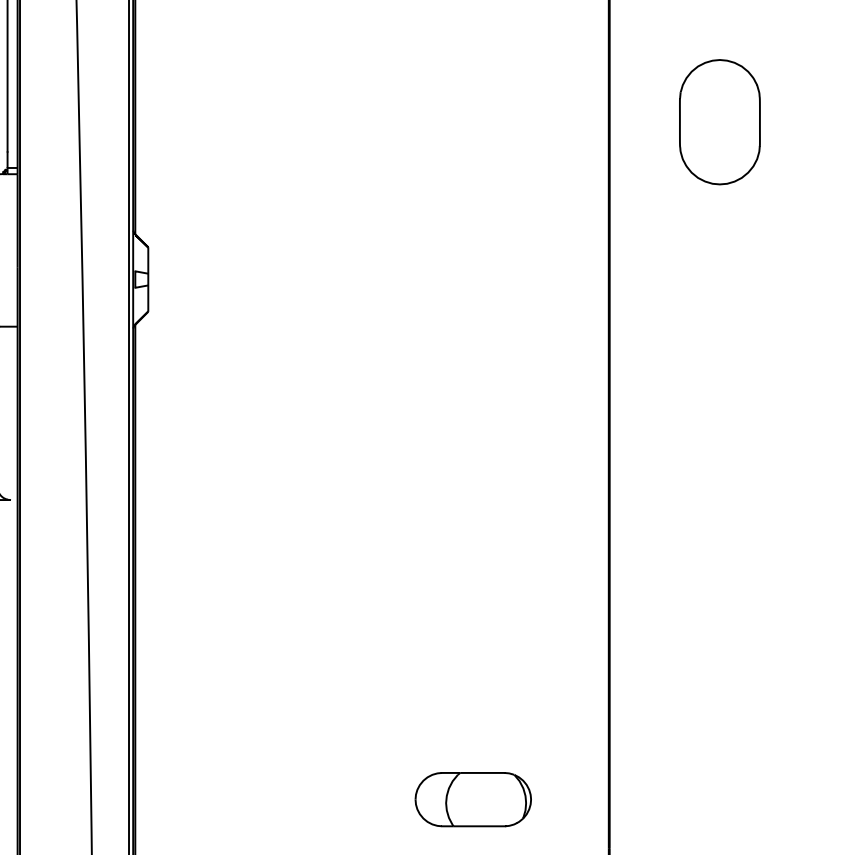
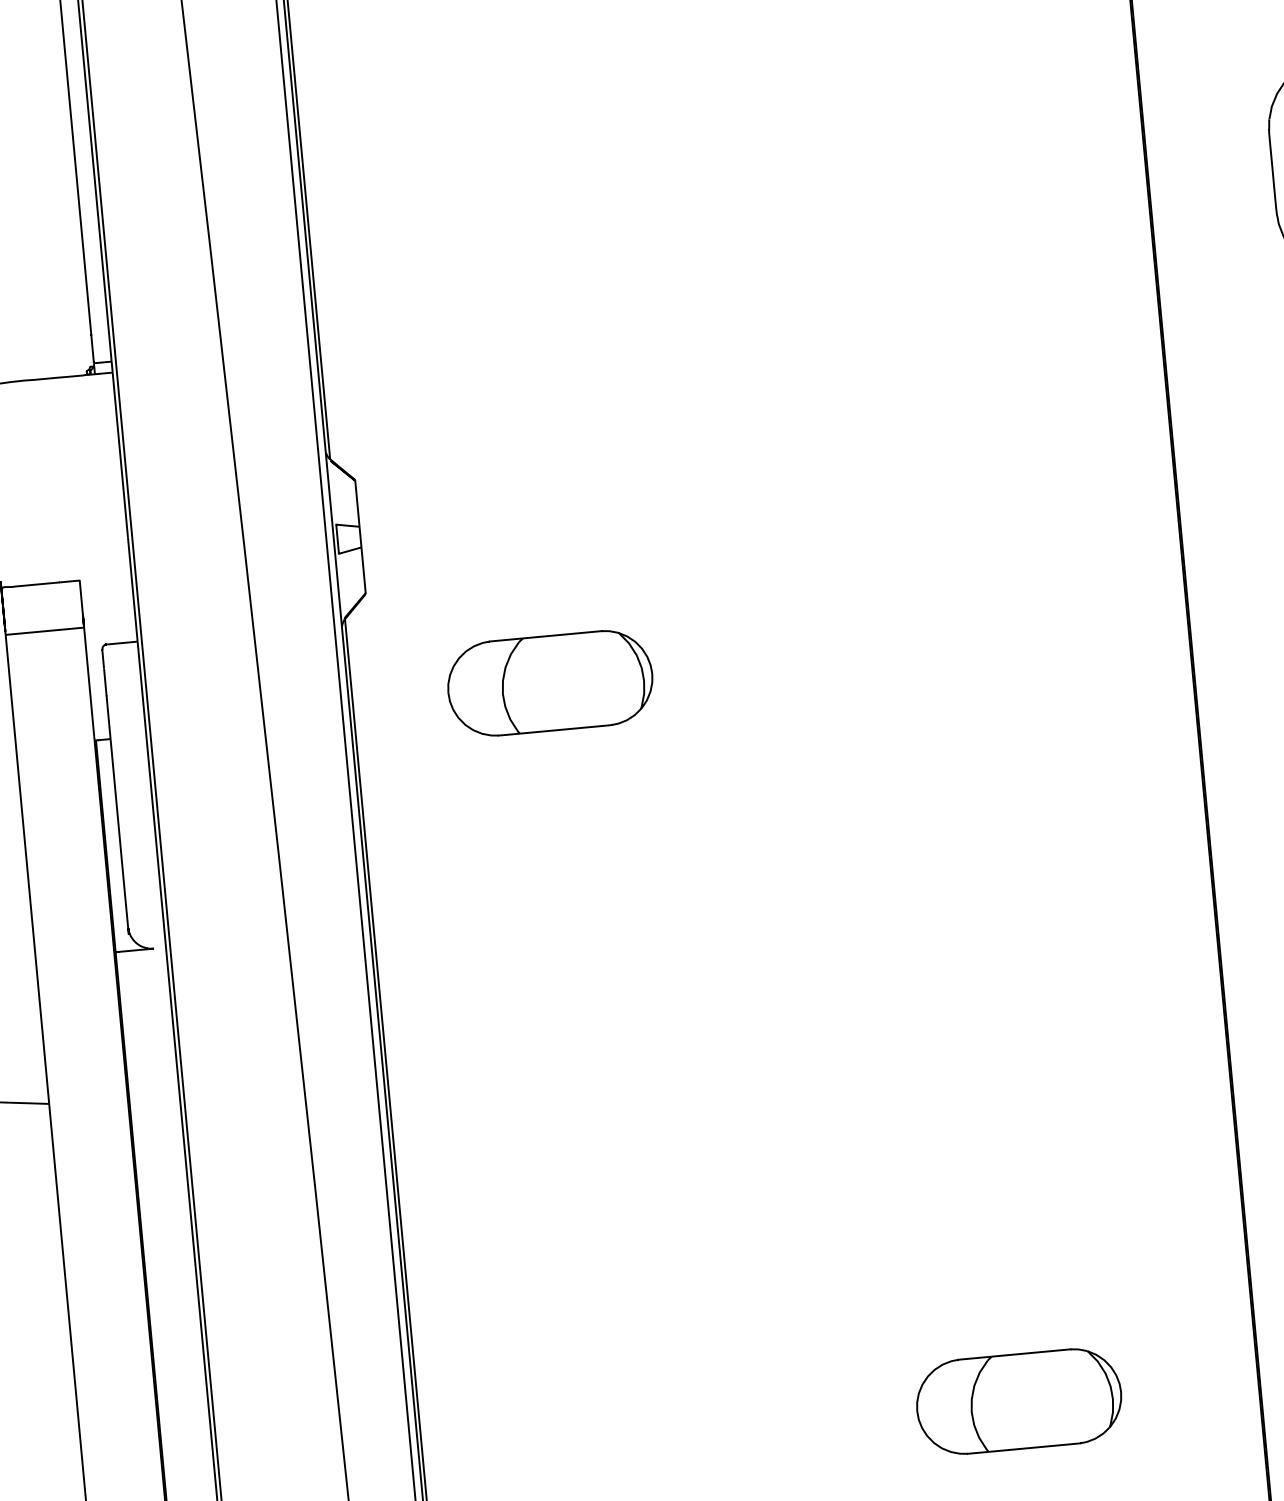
part: (246, 371) -> (548, 683), added

